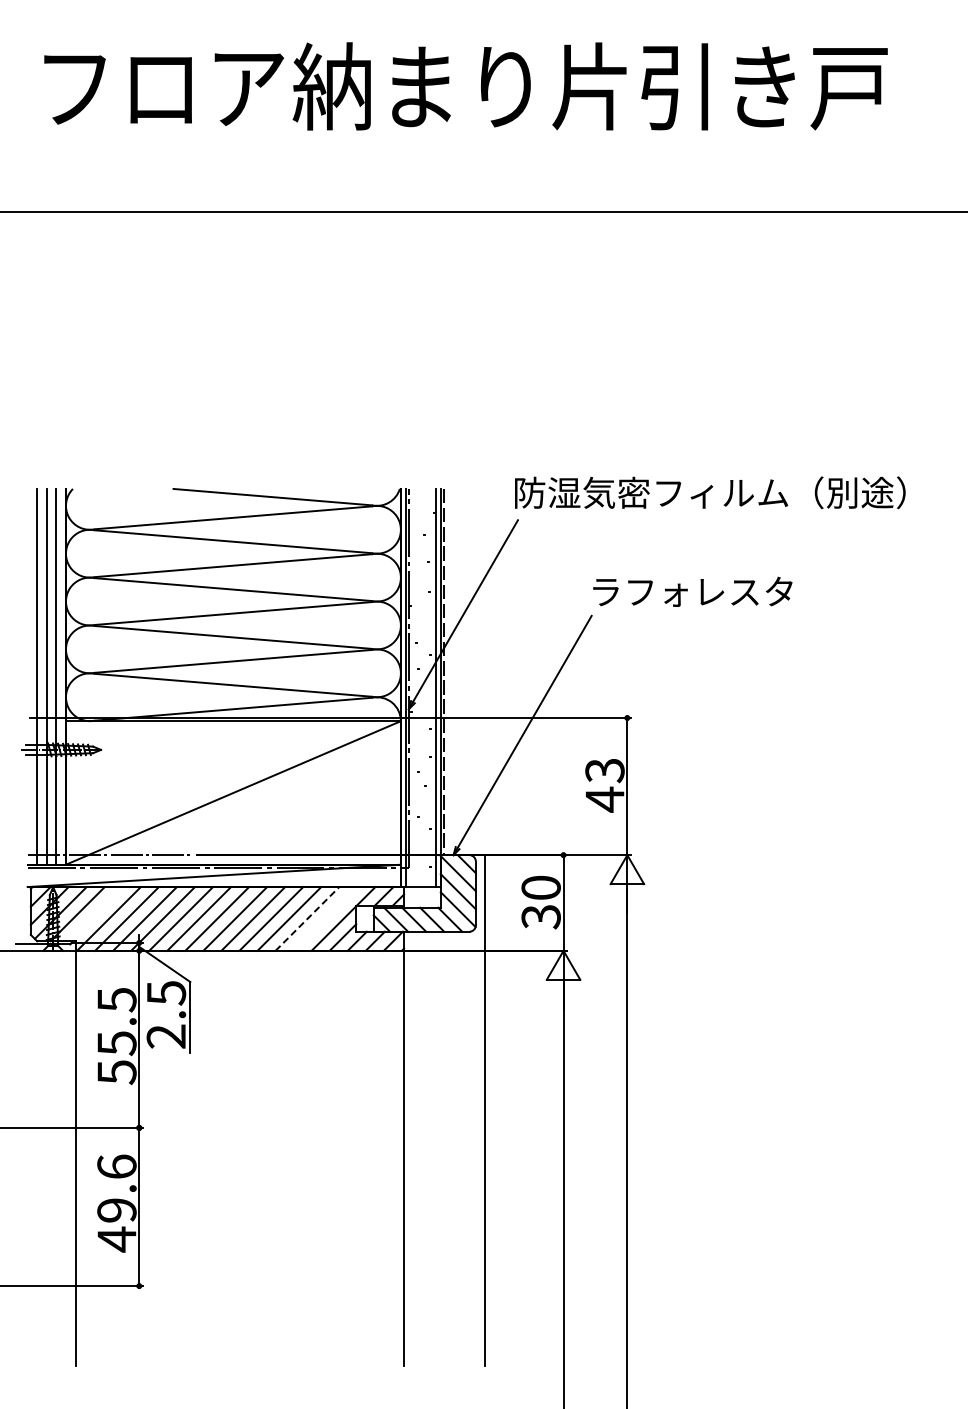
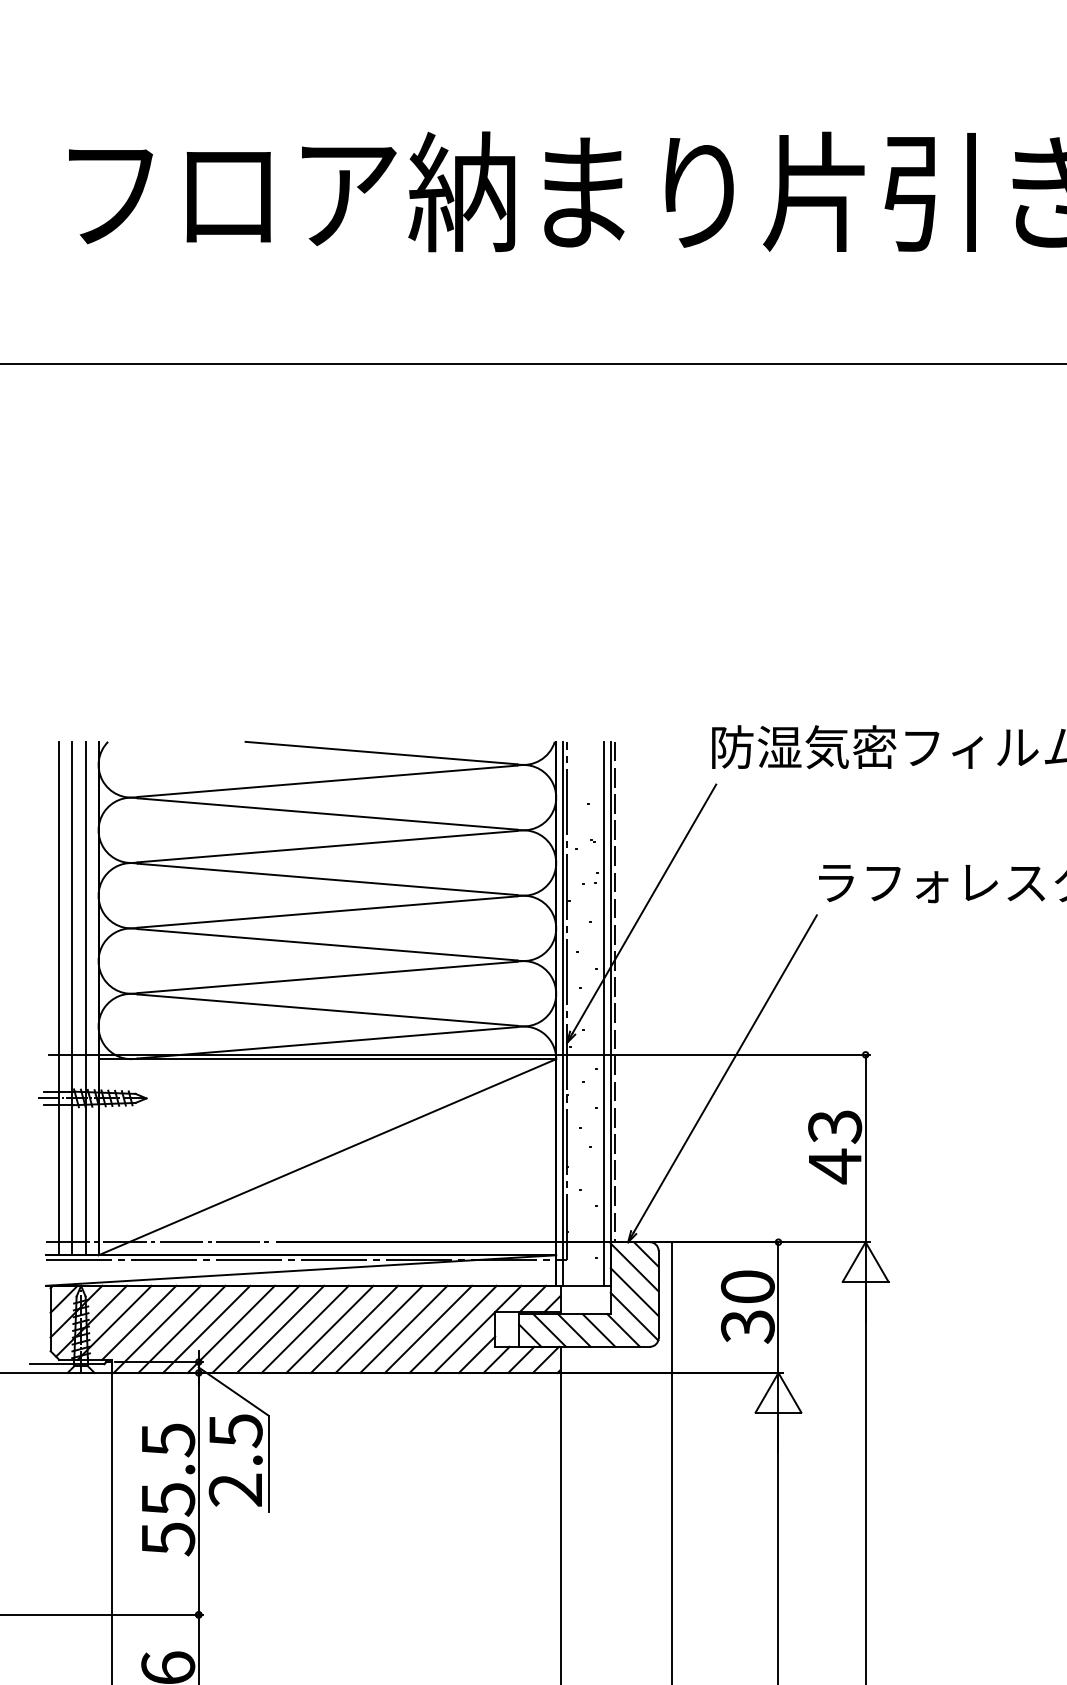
line: (95, 914) -> (138, 1323), added
line: (307, 918) -> (428, 1328), dashed -> solid
line: (325, 918) -> (453, 1328), added

